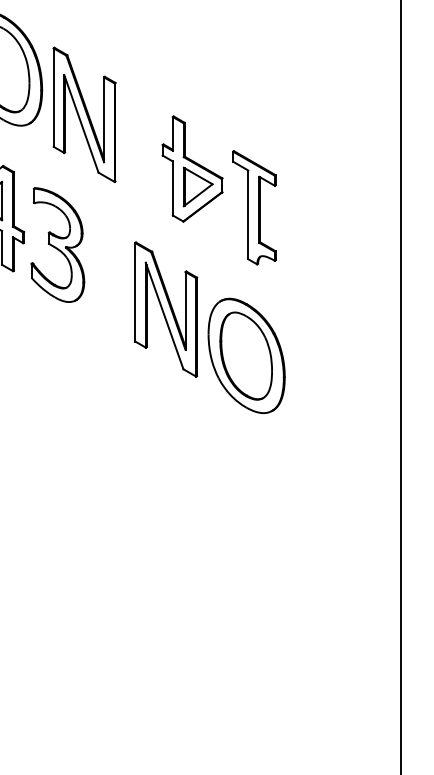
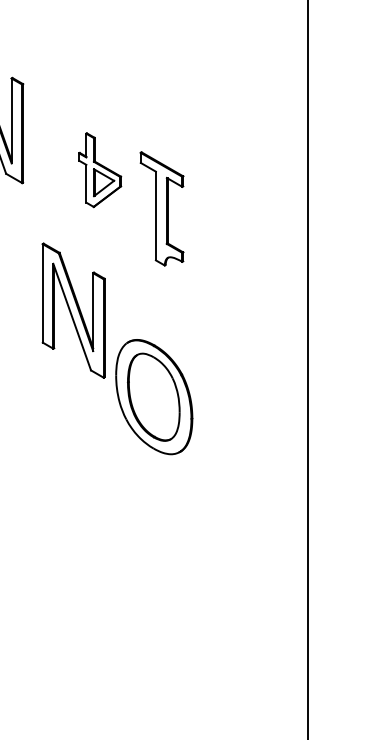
part: (192, 168) -> (100, 169), size x0.7
part: (246, 355) -> (154, 396), moved

